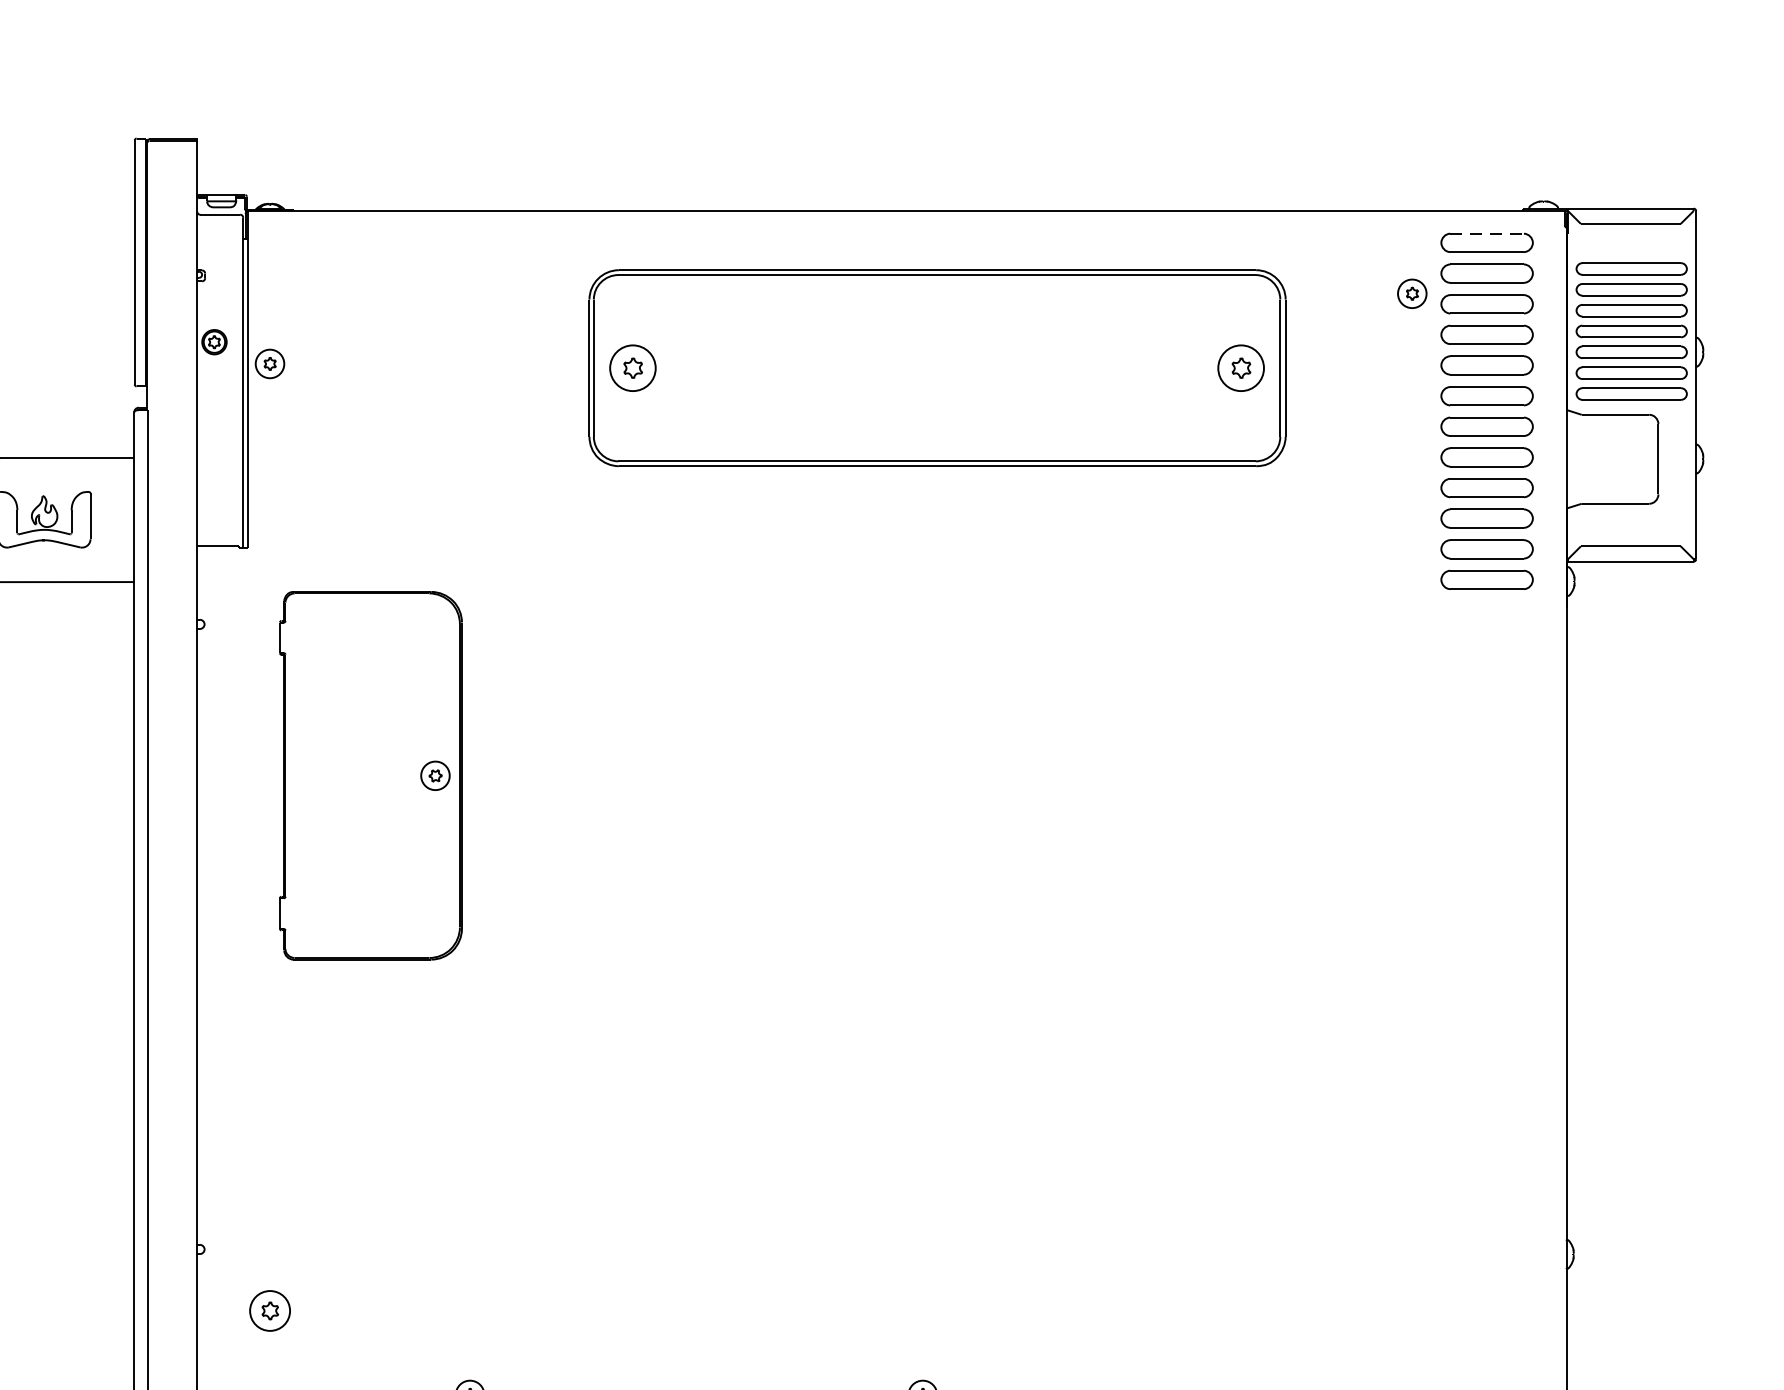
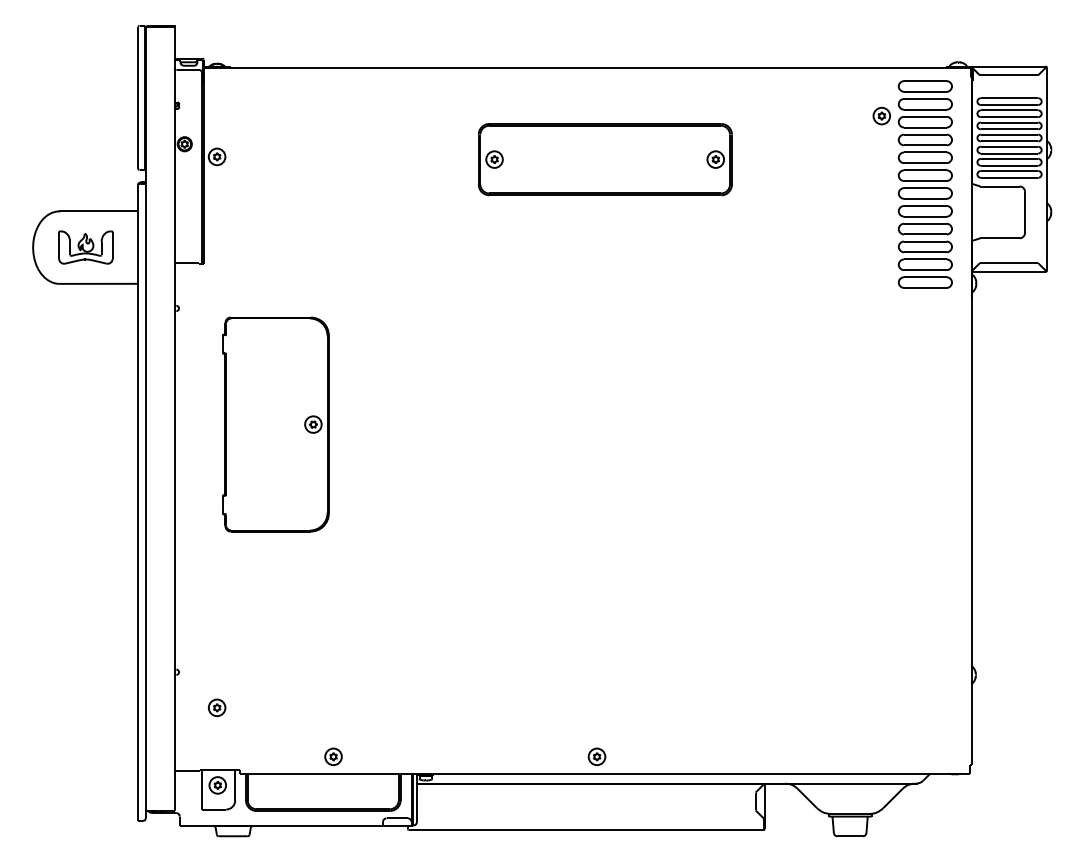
line: (1487, 234) -> (925, 81), dashed -> solid
part: (935, 368) -> (604, 159), size x0.62
part: (370, 775) -> (275, 424), moved
part: (268, 1310) -> (216, 707), size x0.71

